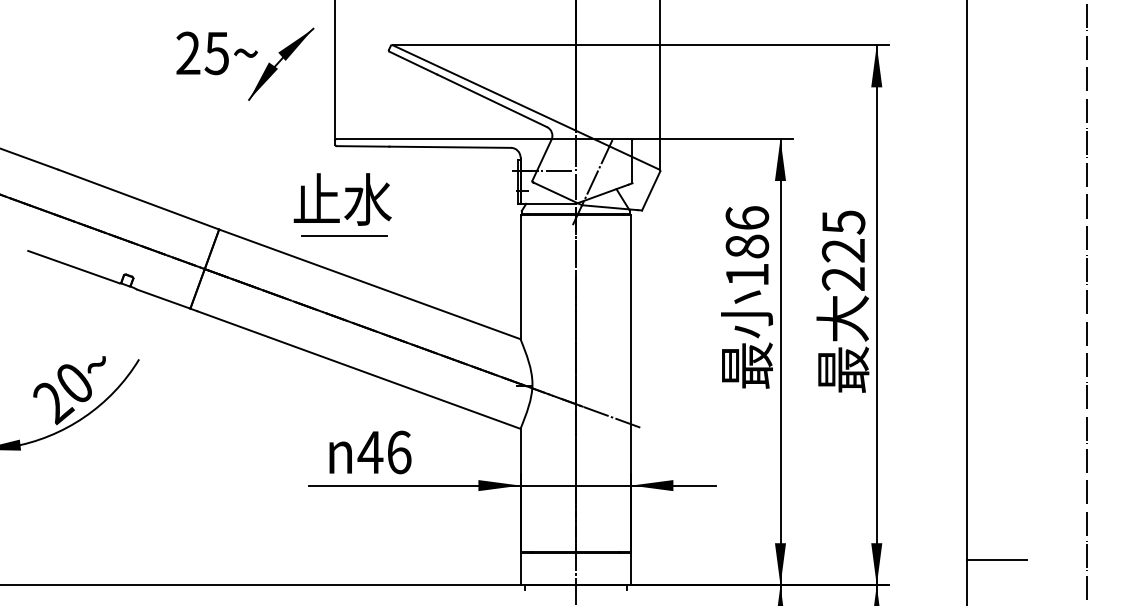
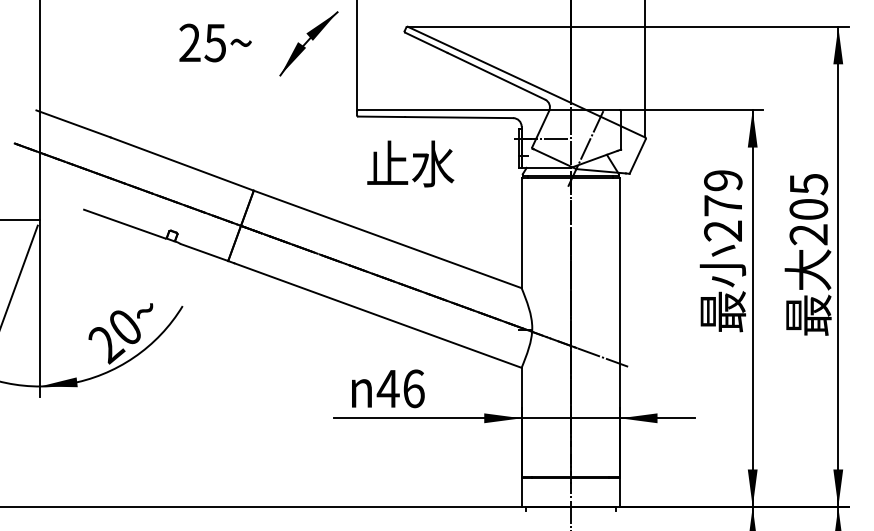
text: (216, 53) -> (214, 43), moved
text: (342, 199) -> (410, 163), moved
line: (344, 236) -> (365, 196), removed
text: (747, 246) -> (723, 205), 186 -> 279
text: (843, 250) -> (808, 209), 225 -> 205

